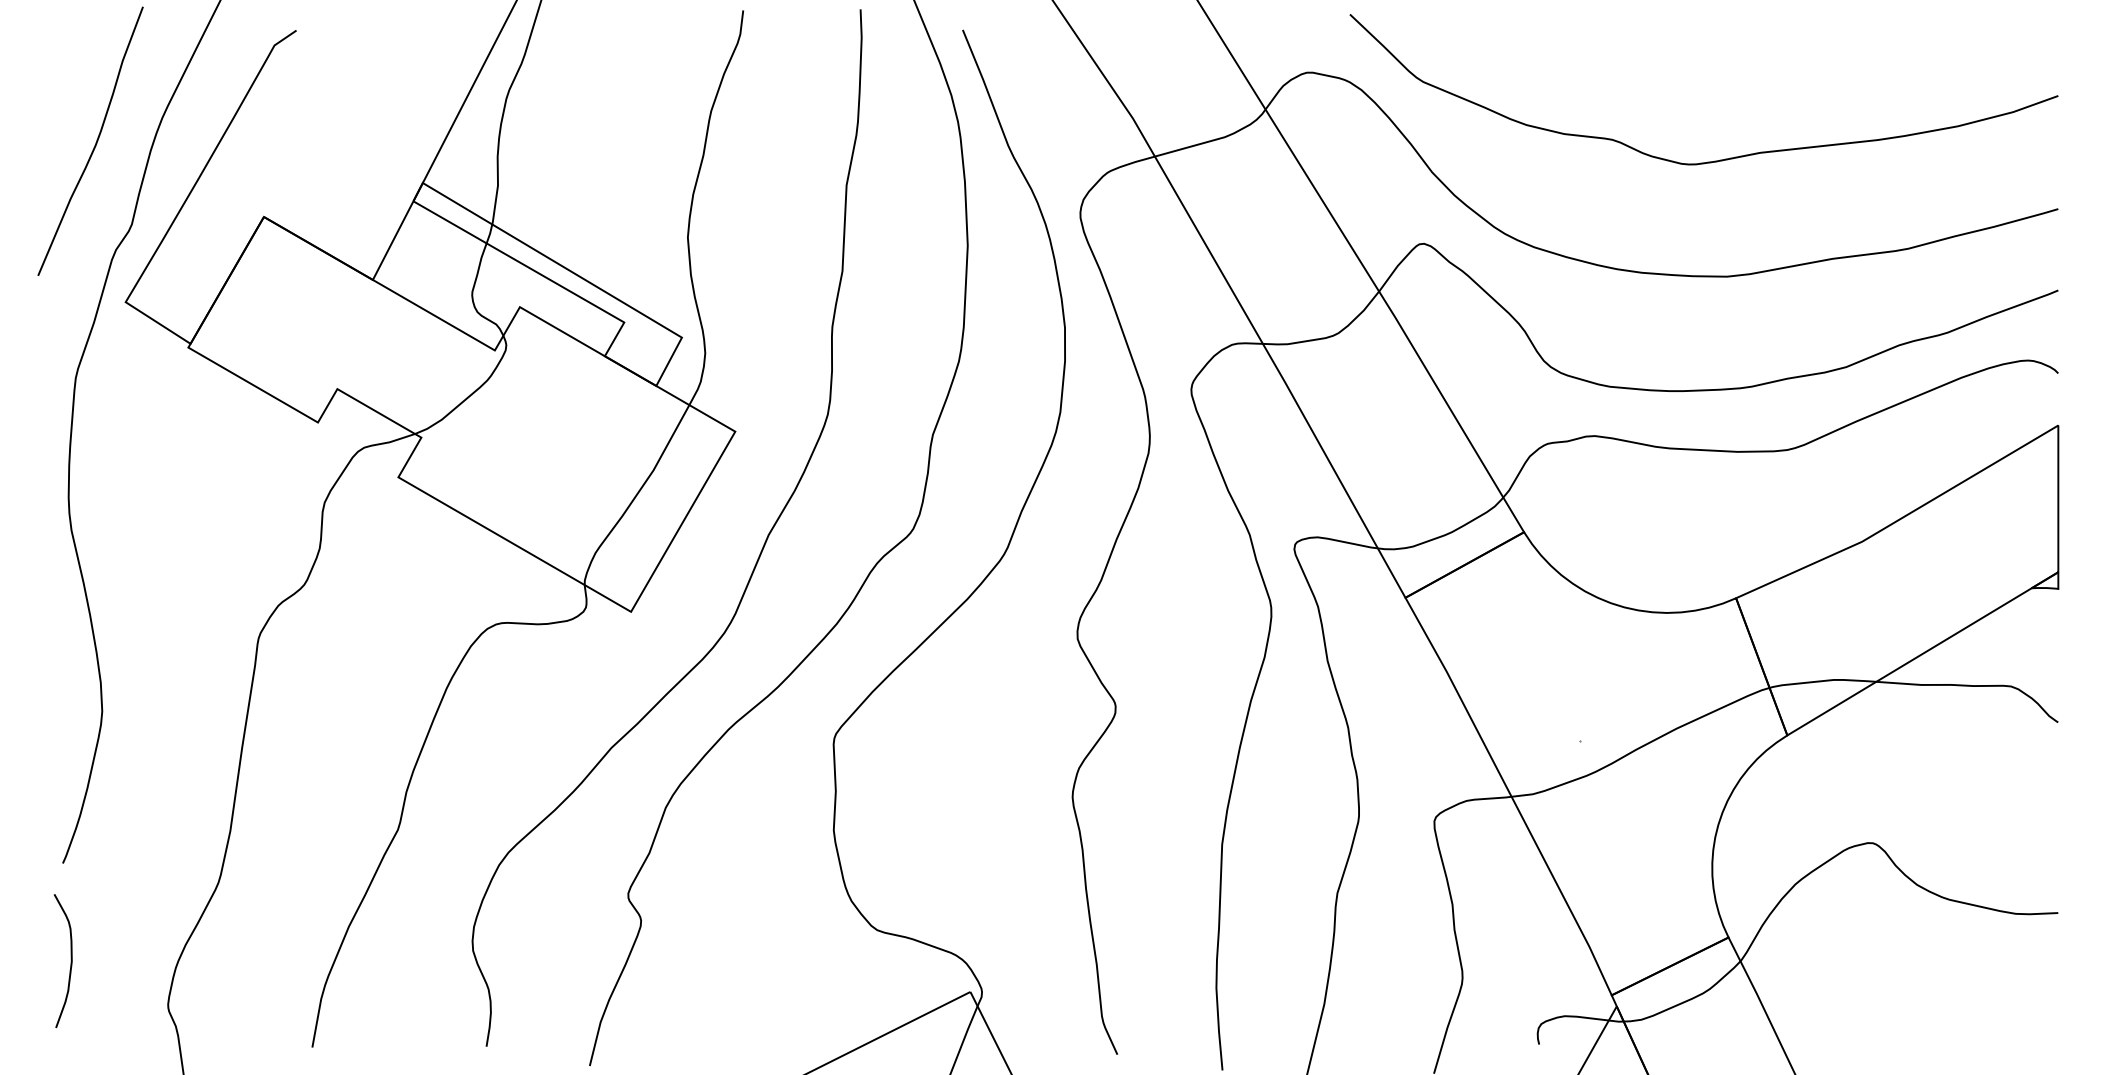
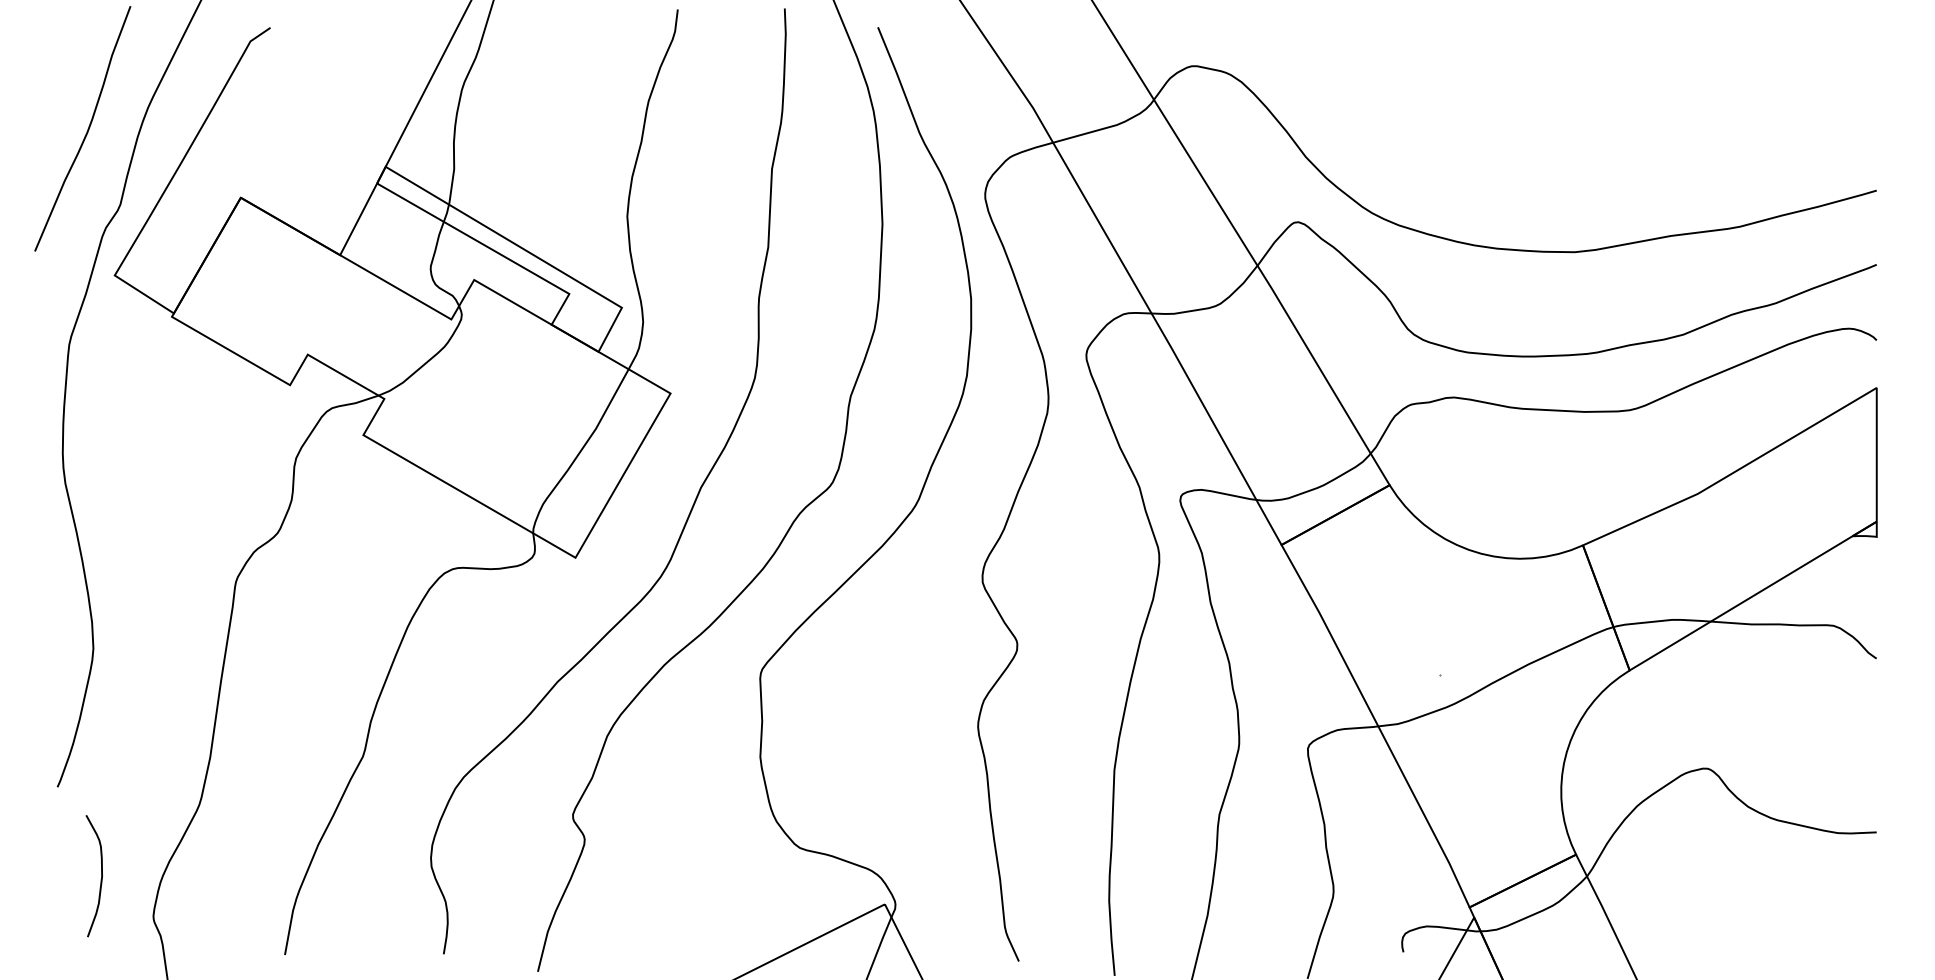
curve: (1714, 160) -> (1563, 146), removed
curve: (70, 961) -> (100, 876), moved

